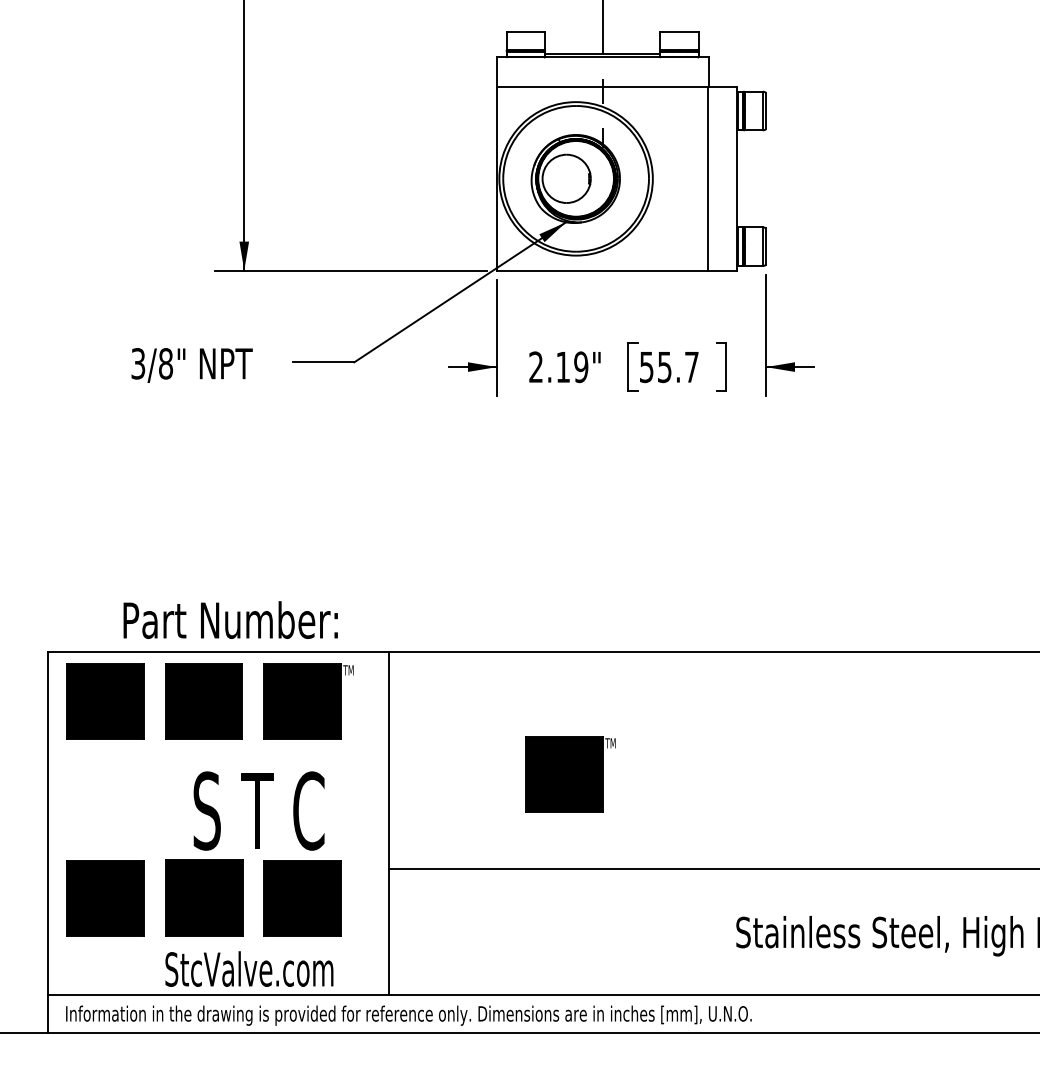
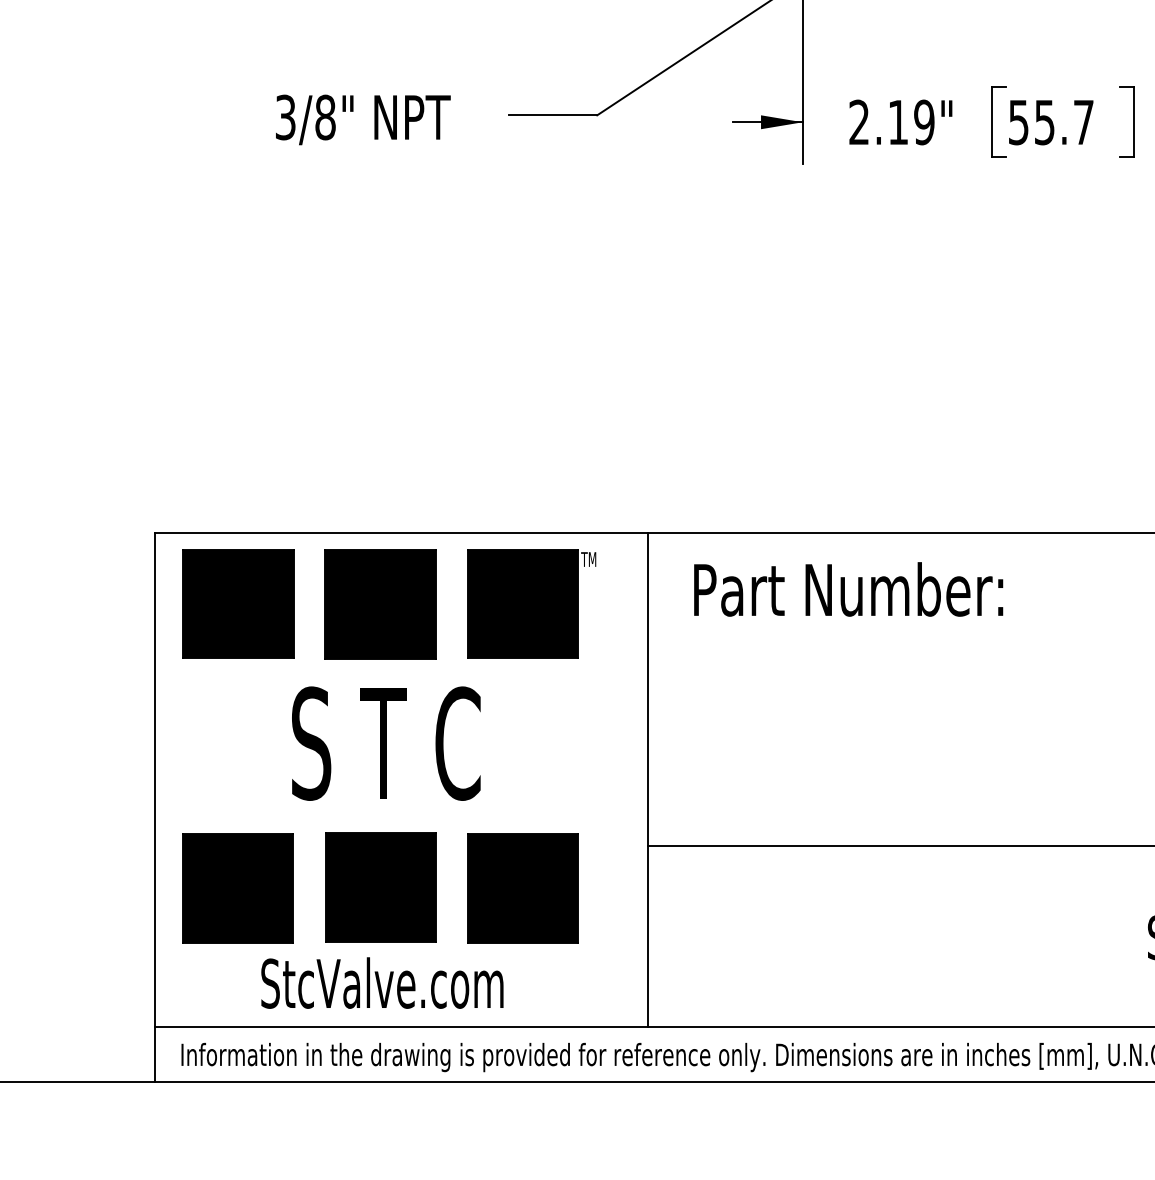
text: (230, 619) -> (848, 588), moved
part: (570, 774) -> (908, 709), removed
text: (258, 810) -> (385, 742), moved
text: (249, 968) -> (382, 982), moved

